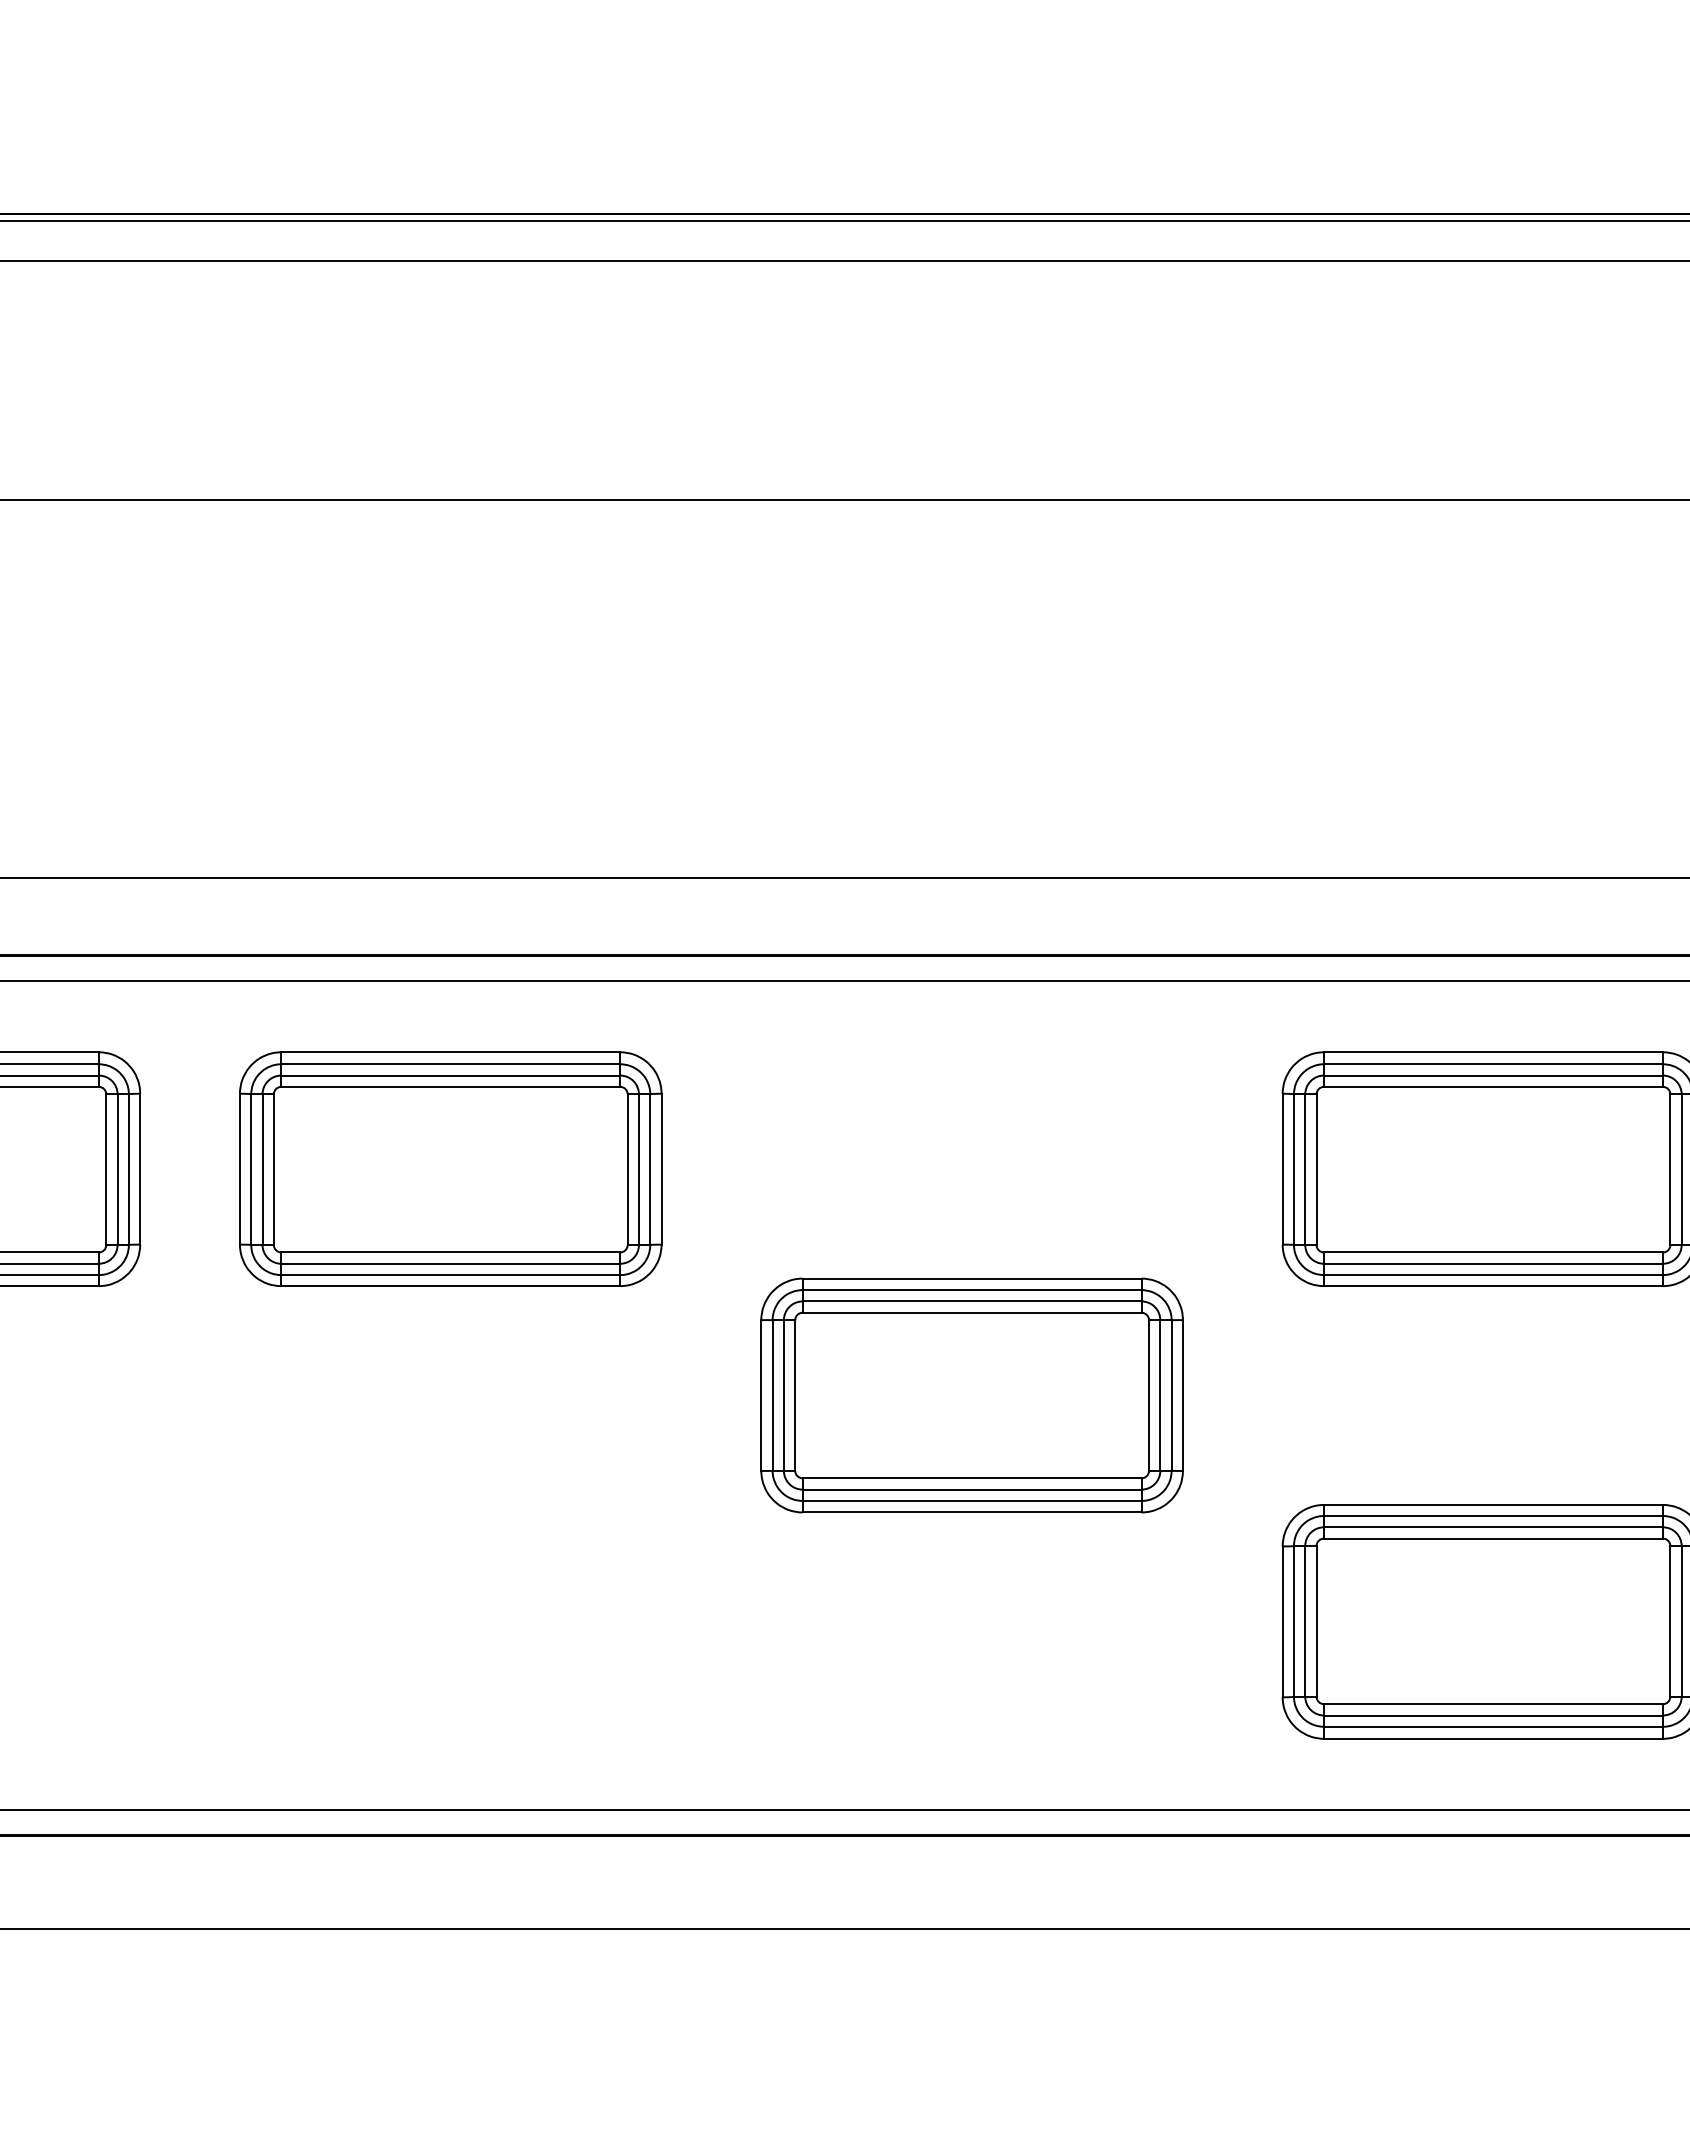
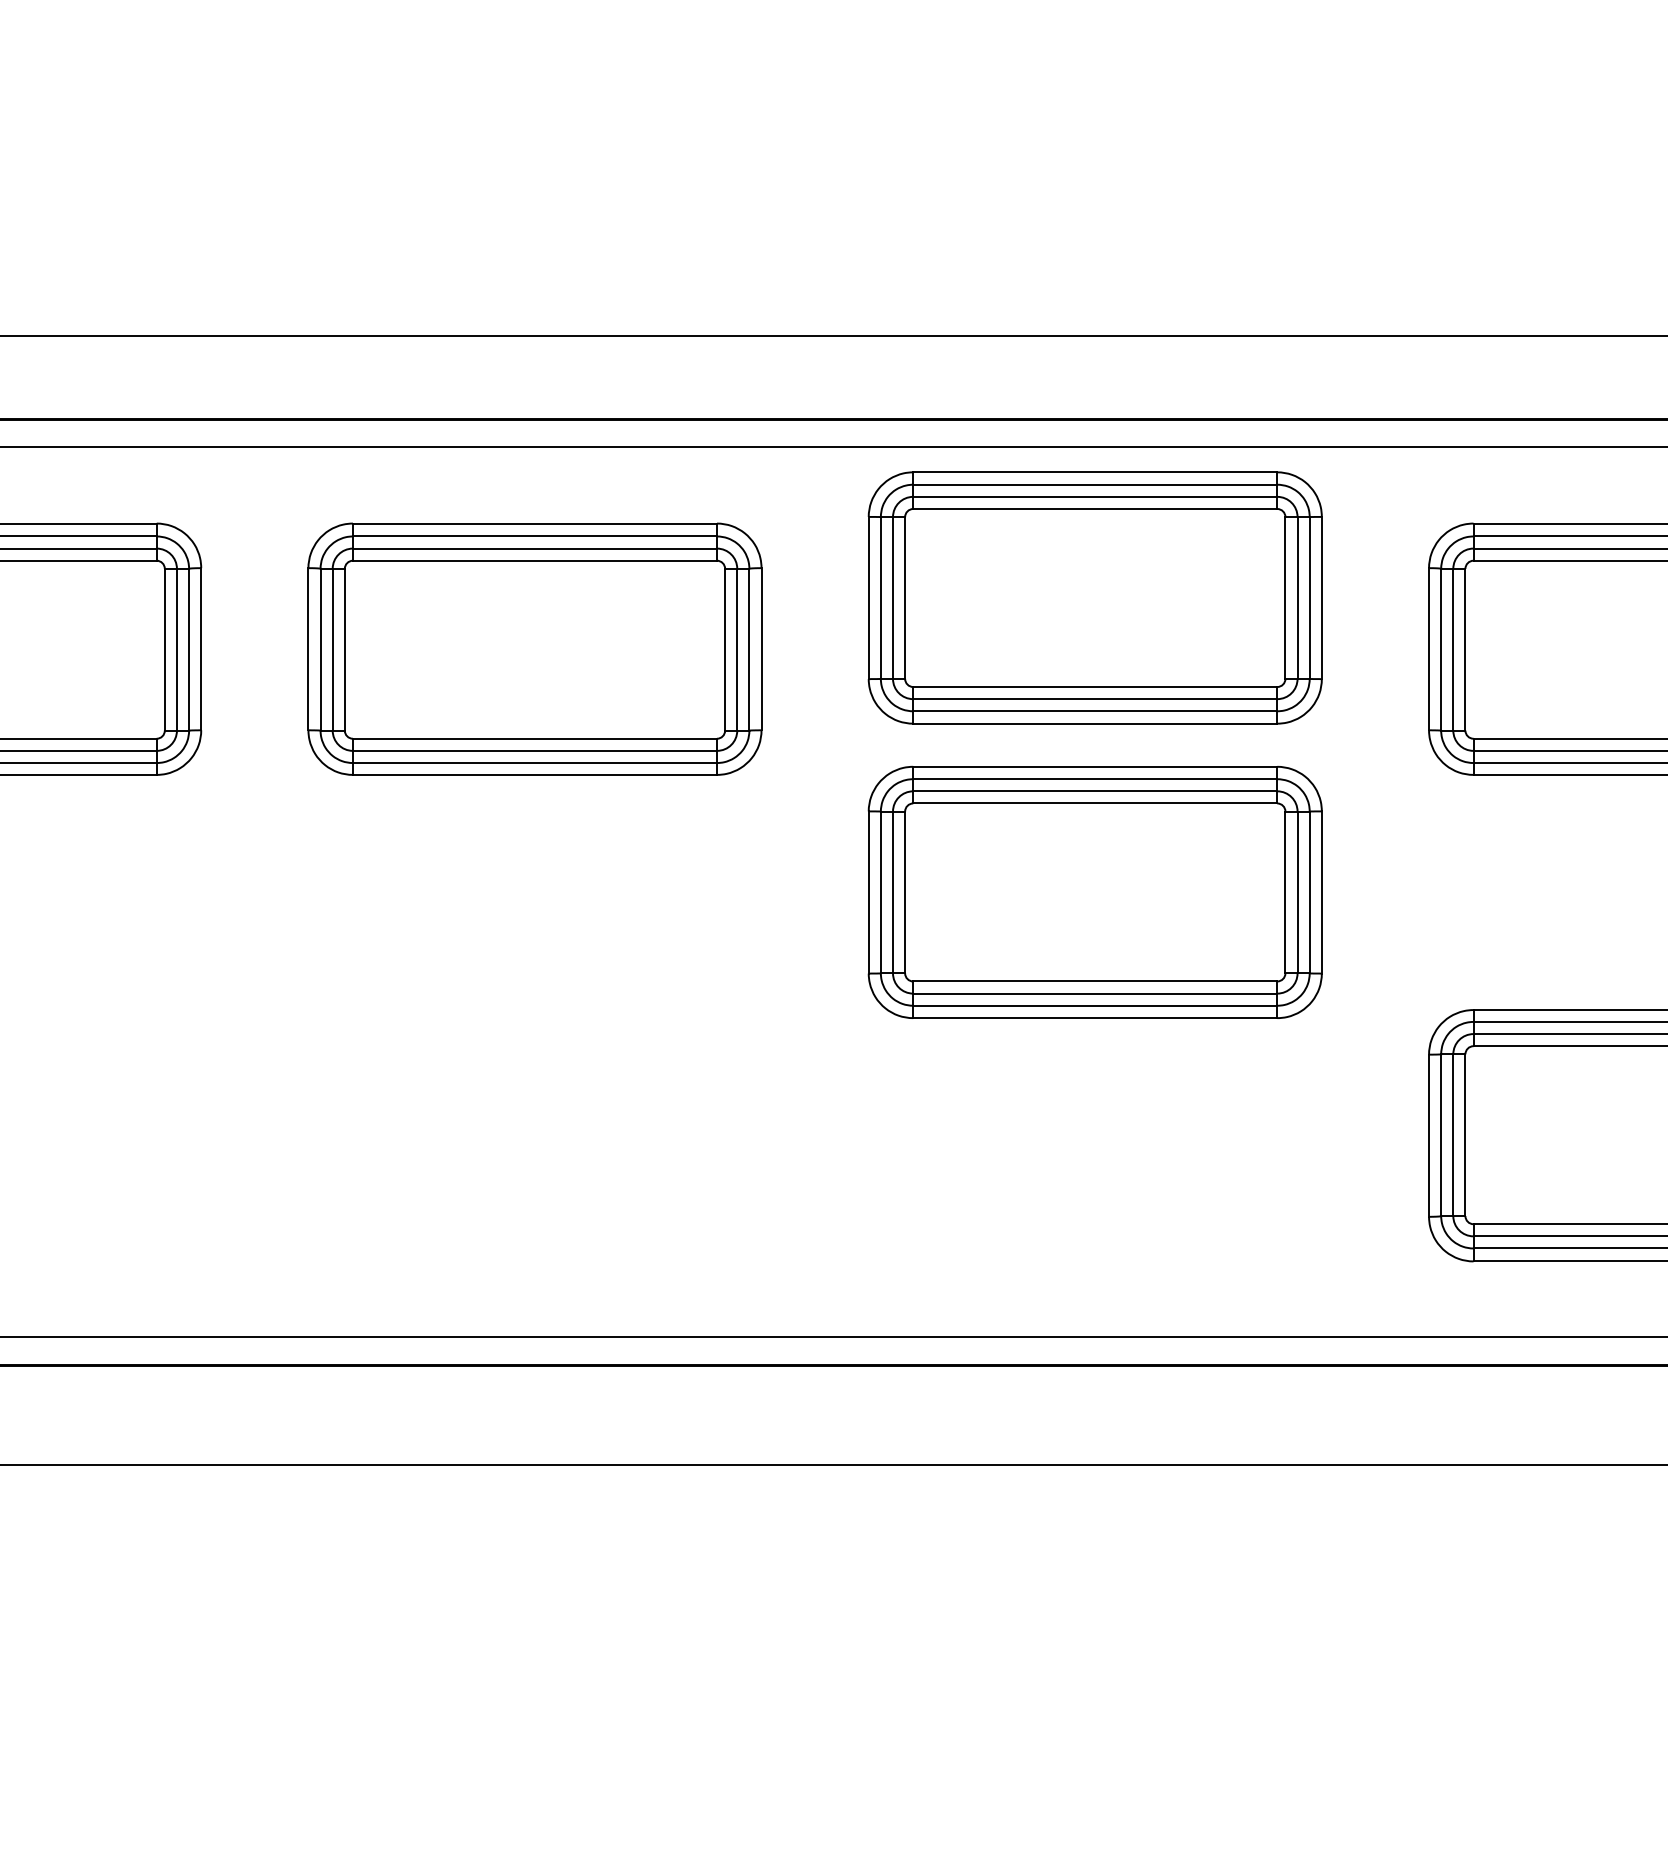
part: (971, 1121) -> (1094, 597), added

